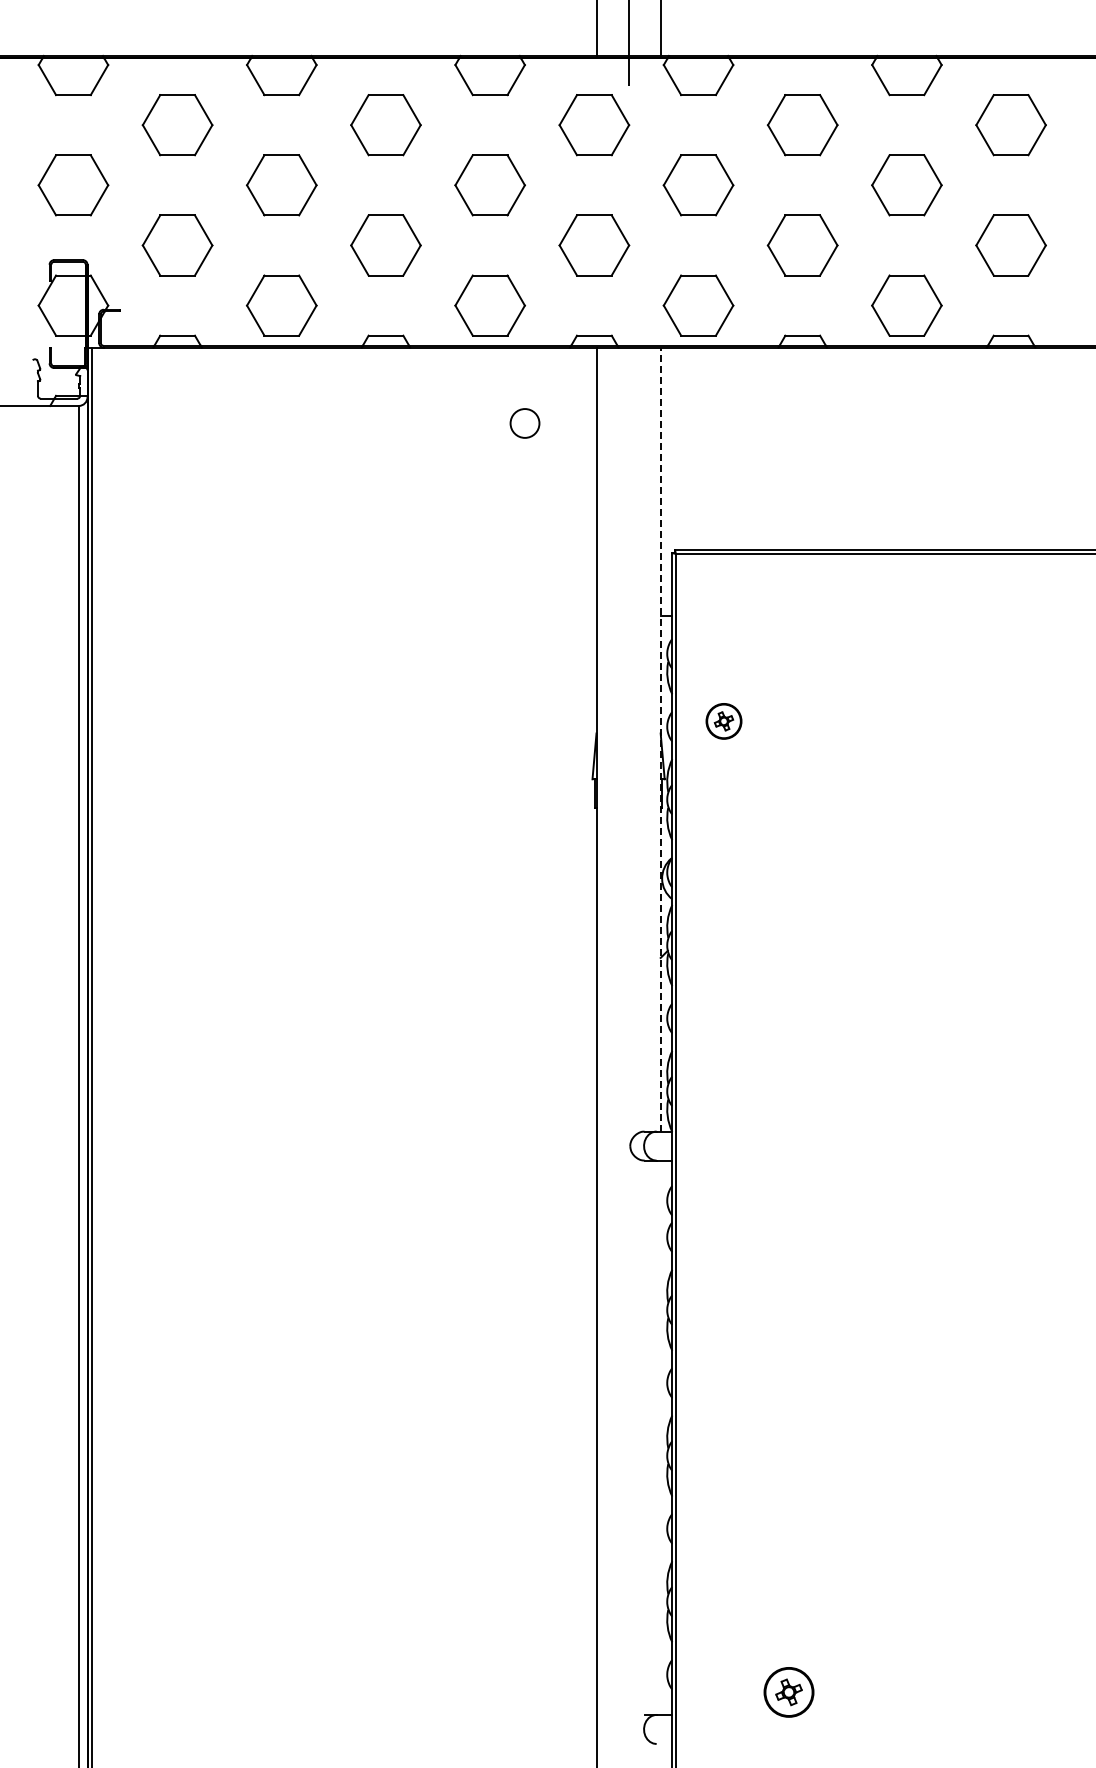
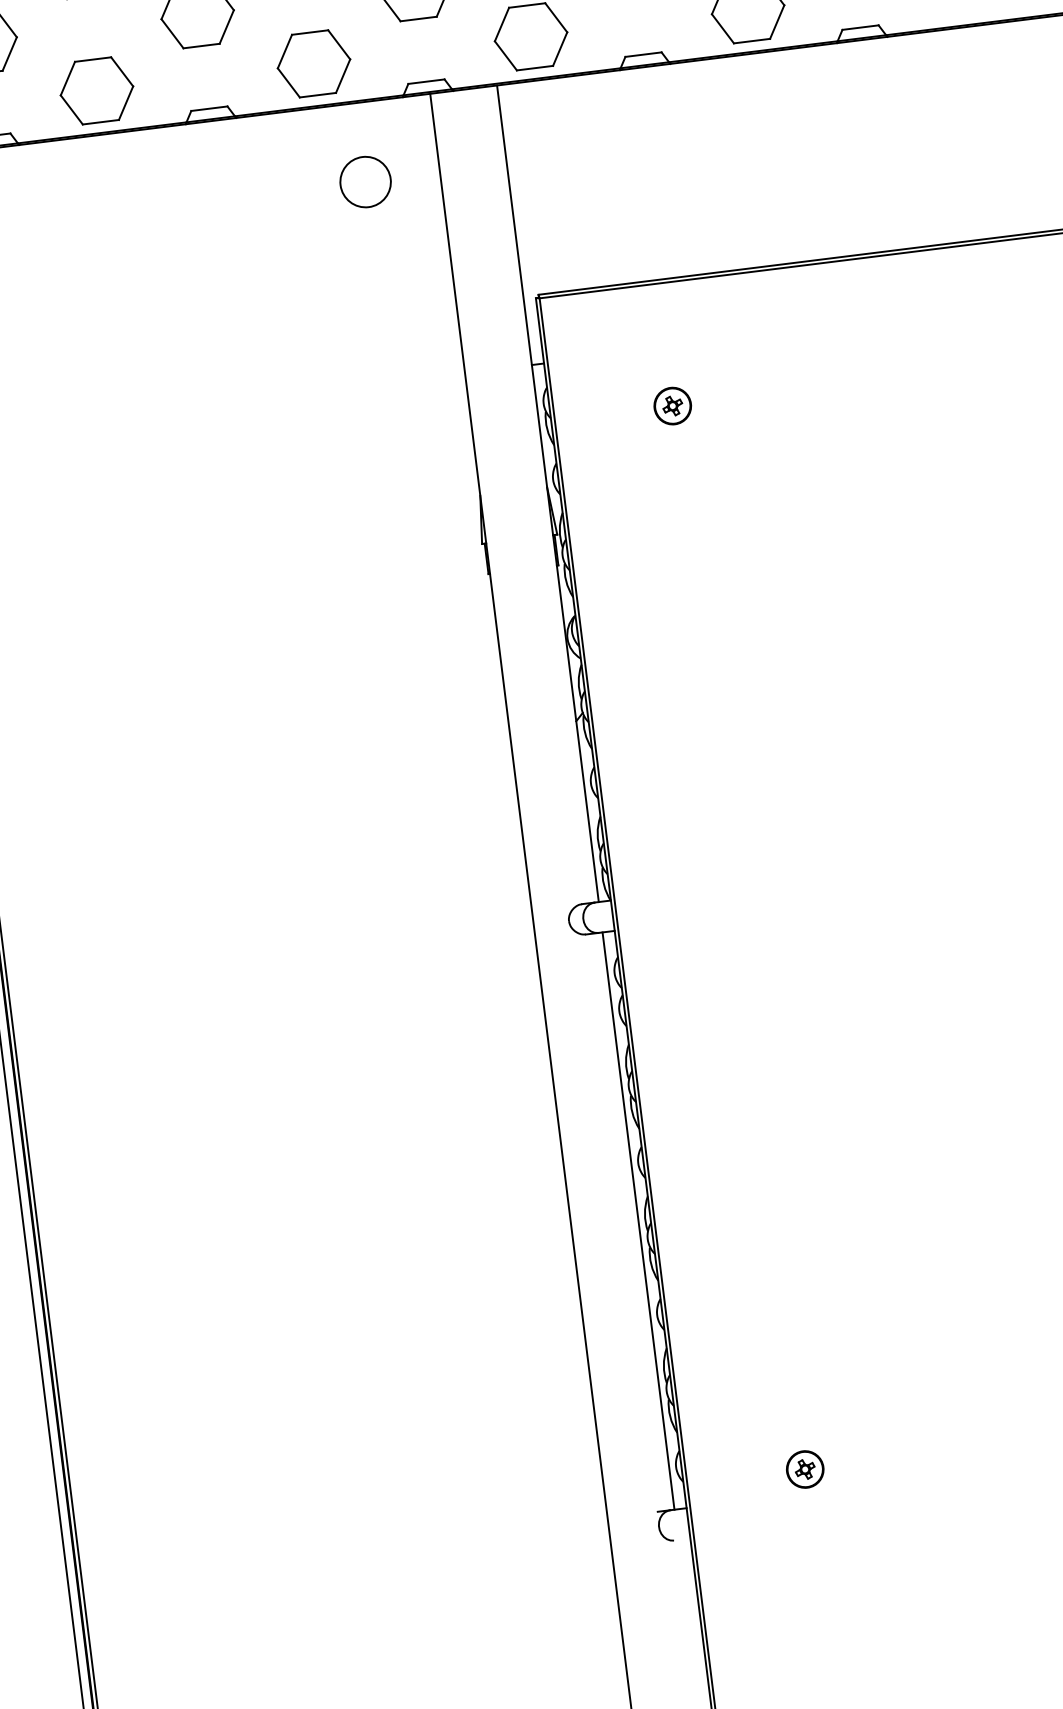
circle: (524, 423) -> (365, 182), size x1.67
part: (723, 721) -> (672, 406), moved
line: (660, 739) -> (547, 493), dashed -> solid
line: (660, 1437) -> (638, 1220), added
part: (788, 1691) -> (804, 1468), size x0.71

